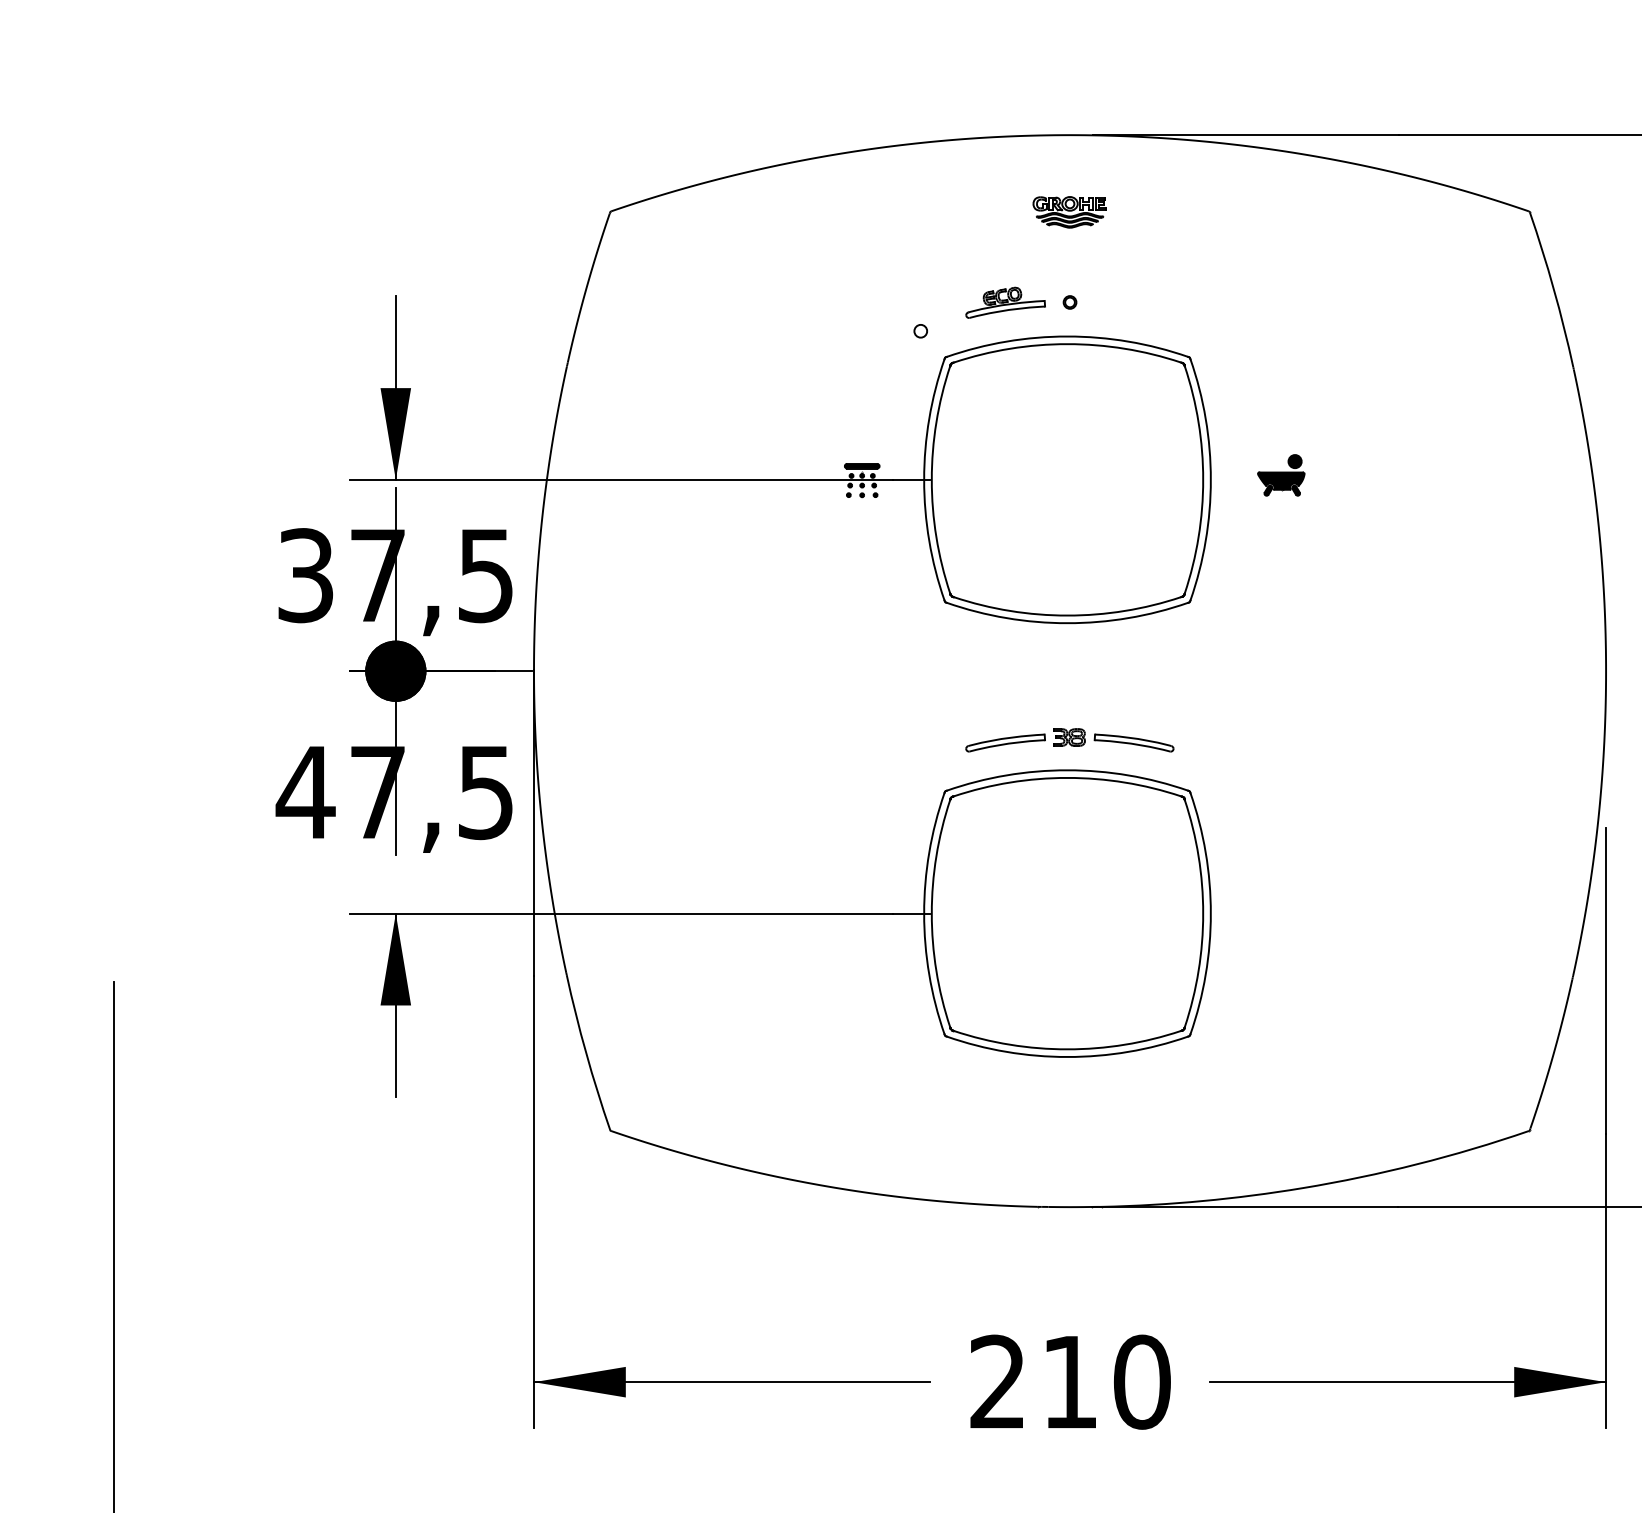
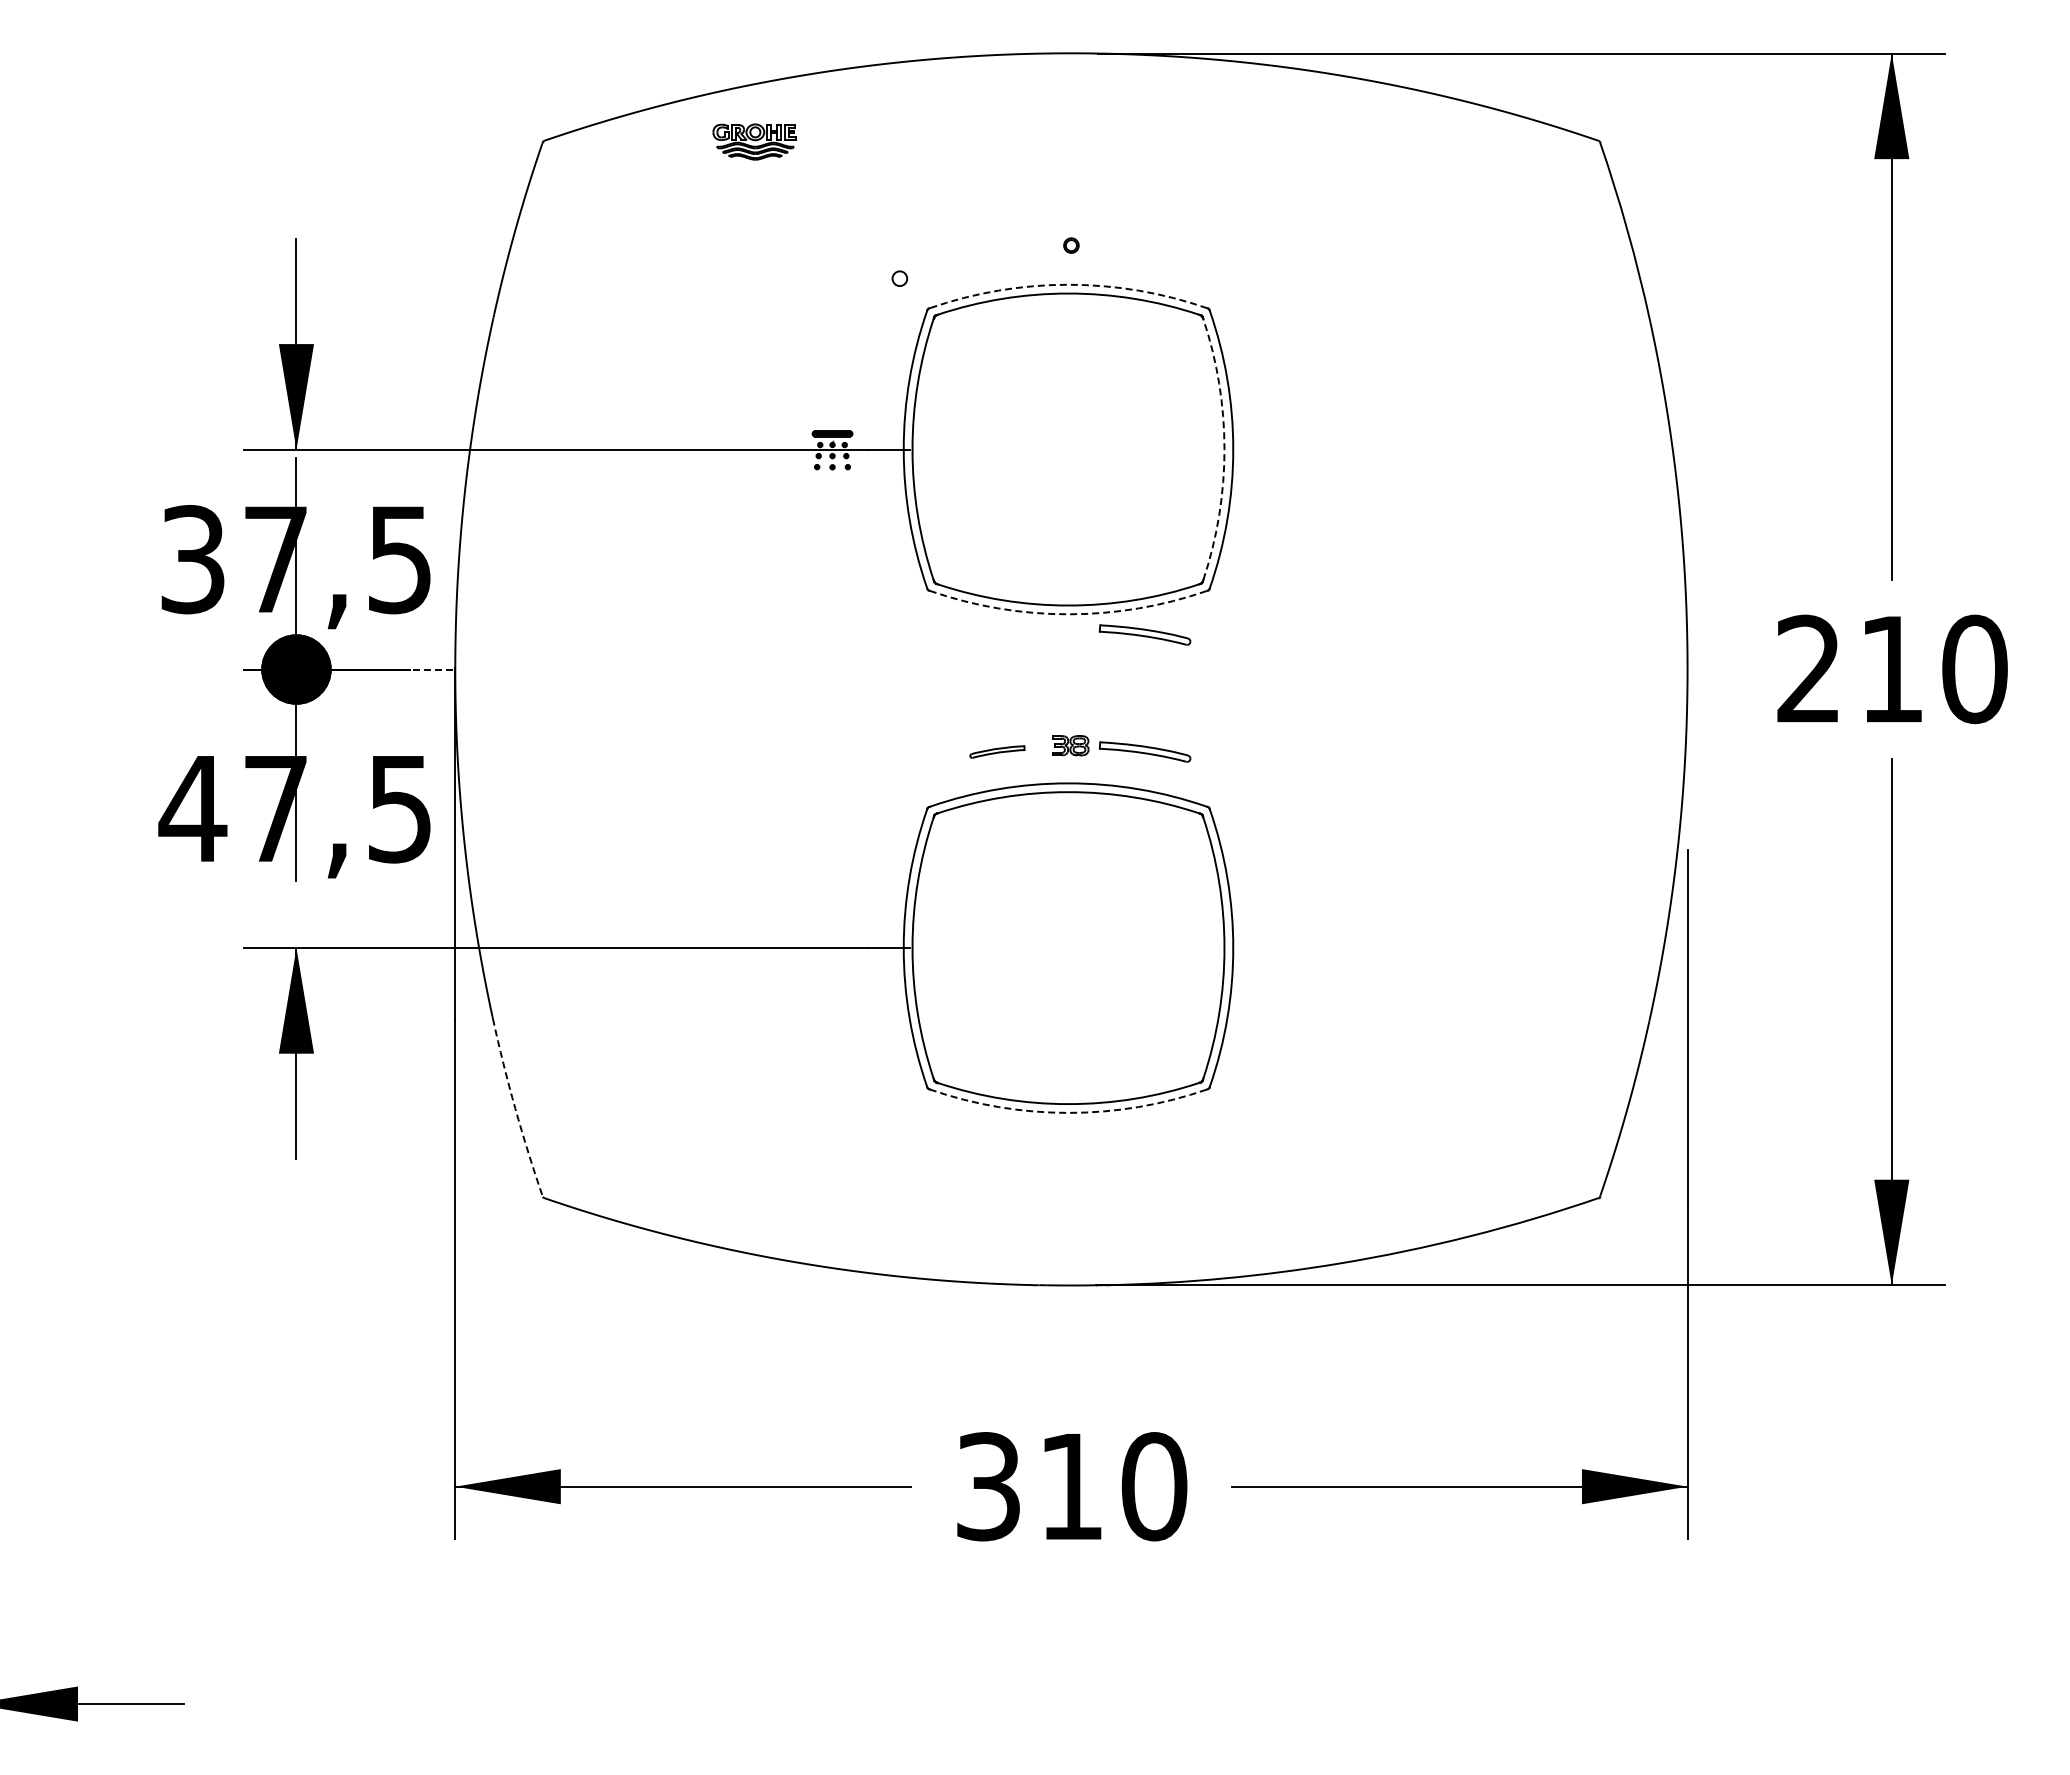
part: (1069, 211) -> (754, 141), moved
part: (1005, 302) -> (997, 245), removed
arc: (1067, 336) -> (1068, 284), solid -> dashed
part: (1280, 475) -> (1313, 444), removed
arc: (1203, 479) -> (1224, 449), solid -> dashed
arc: (1067, 623) -> (1068, 614), solid -> dashed
part: (1133, 640) -> (1144, 634), added
line: (513, 671) -> (431, 669), solid -> dashed
part: (1005, 742) -> (997, 751), size x0.6
arc: (586, 1053) -> (515, 1108), solid -> dashed
arc: (1067, 1056) -> (1068, 1112), solid -> dashed
text: (997, 1382) -> (988, 1486), 210 -> 310

